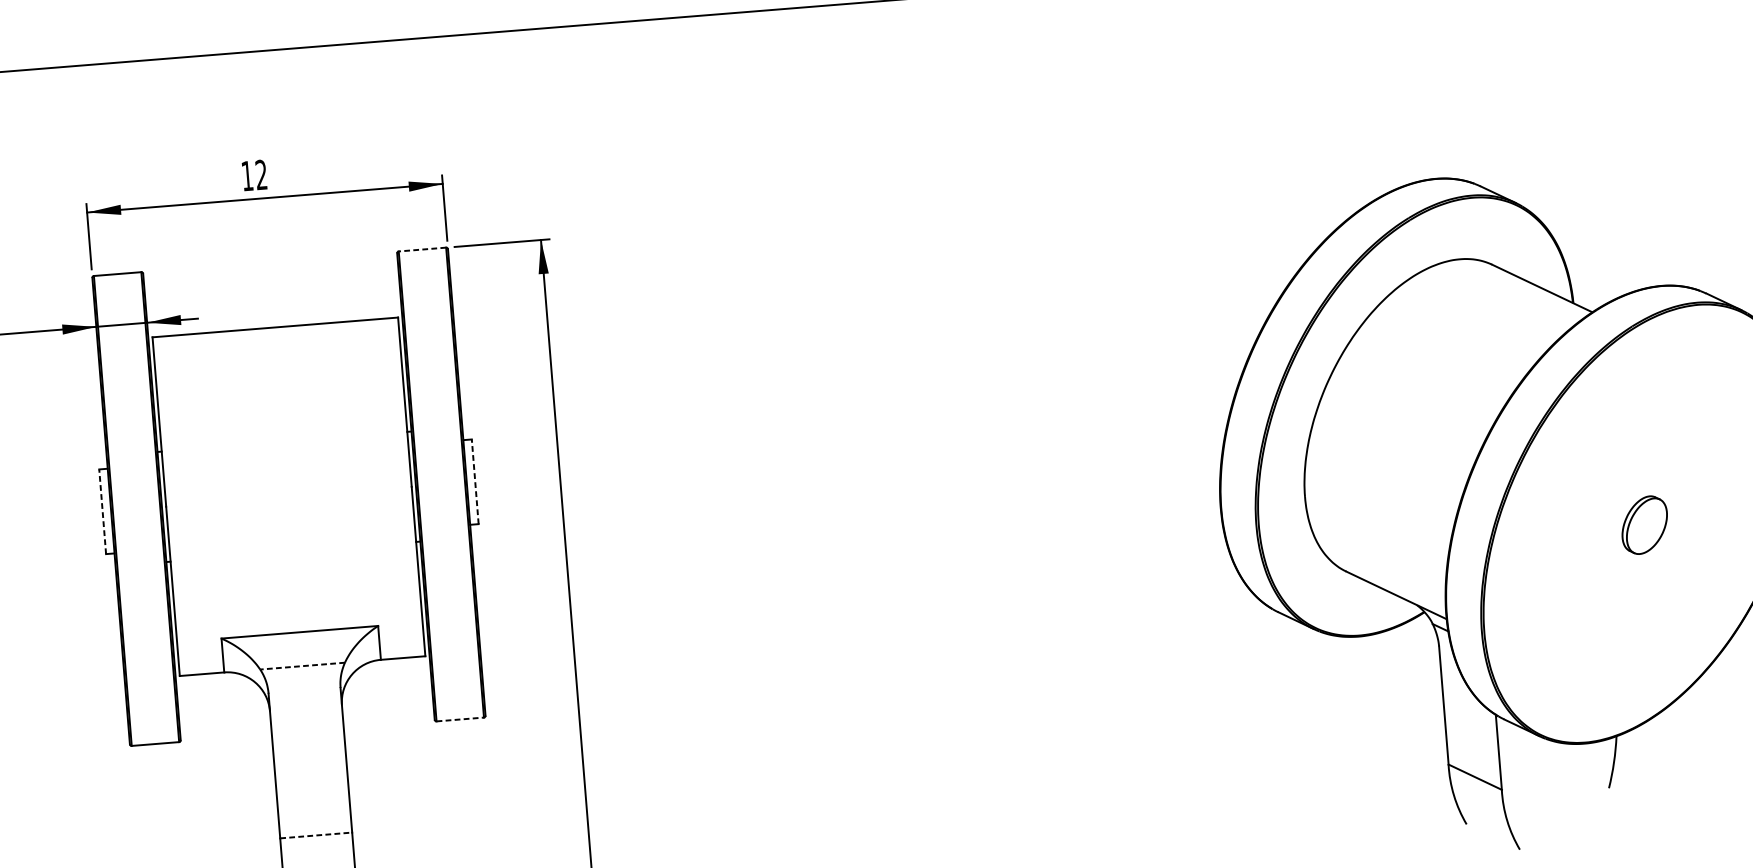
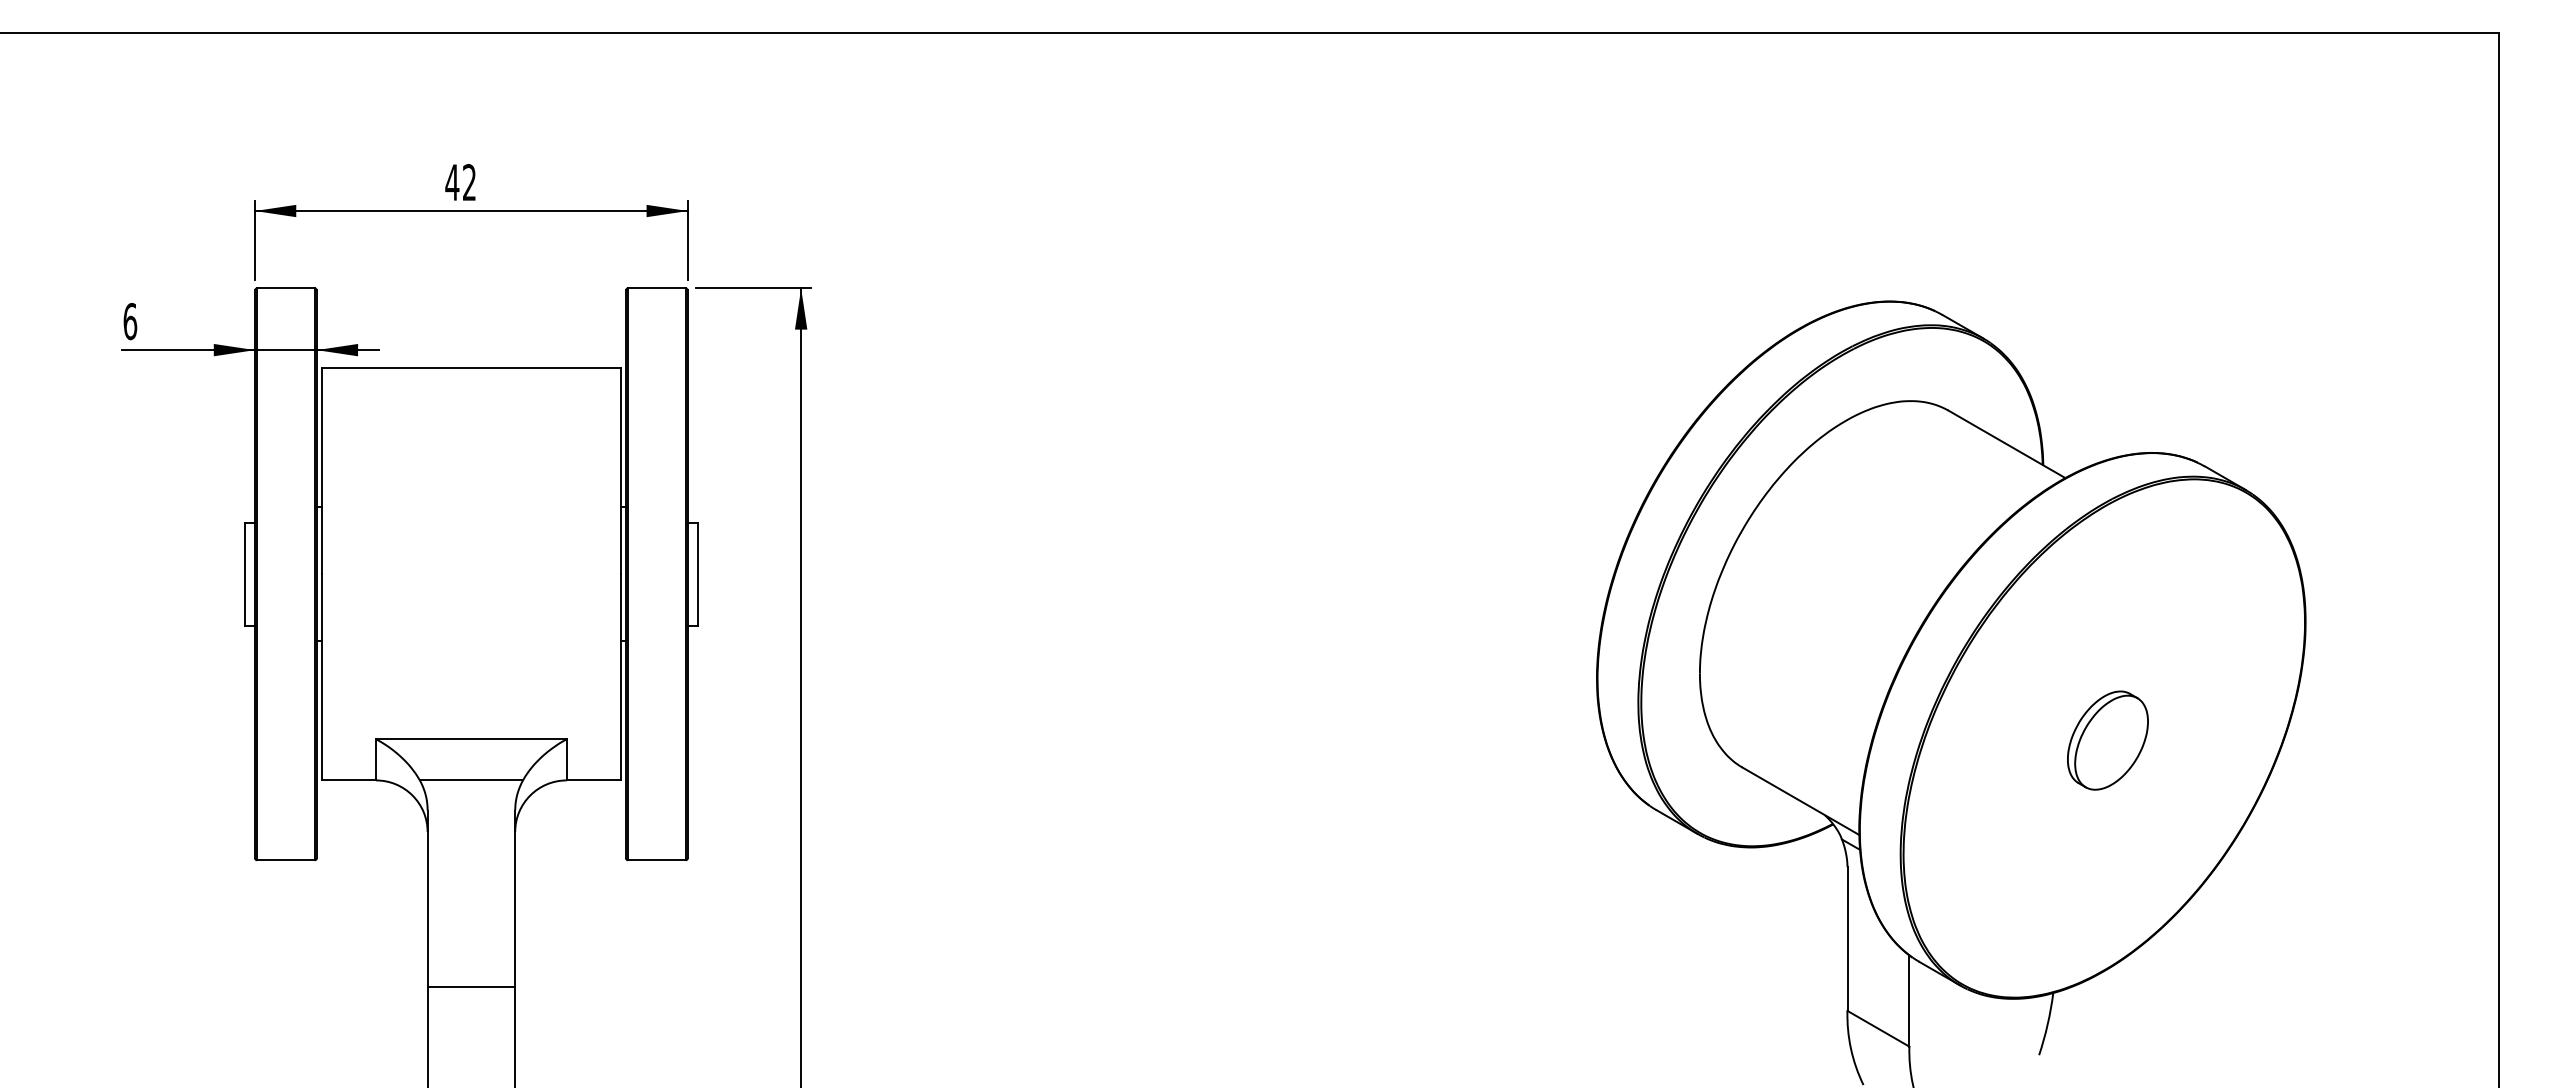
text: (247, 176) -> (452, 182), 12 -> 42
line: (422, 249) -> (656, 288), dashed -> solid
line: (475, 481) -> (698, 574), dashed -> solid
line: (102, 511) -> (244, 574), dashed -> solid
part: (1644, 525) -> (2107, 740), size x1.43
line: (302, 666) -> (471, 780), dashed -> solid
line: (459, 719) -> (656, 860), dashed -> solid
line: (316, 835) -> (471, 986), dashed -> solid

